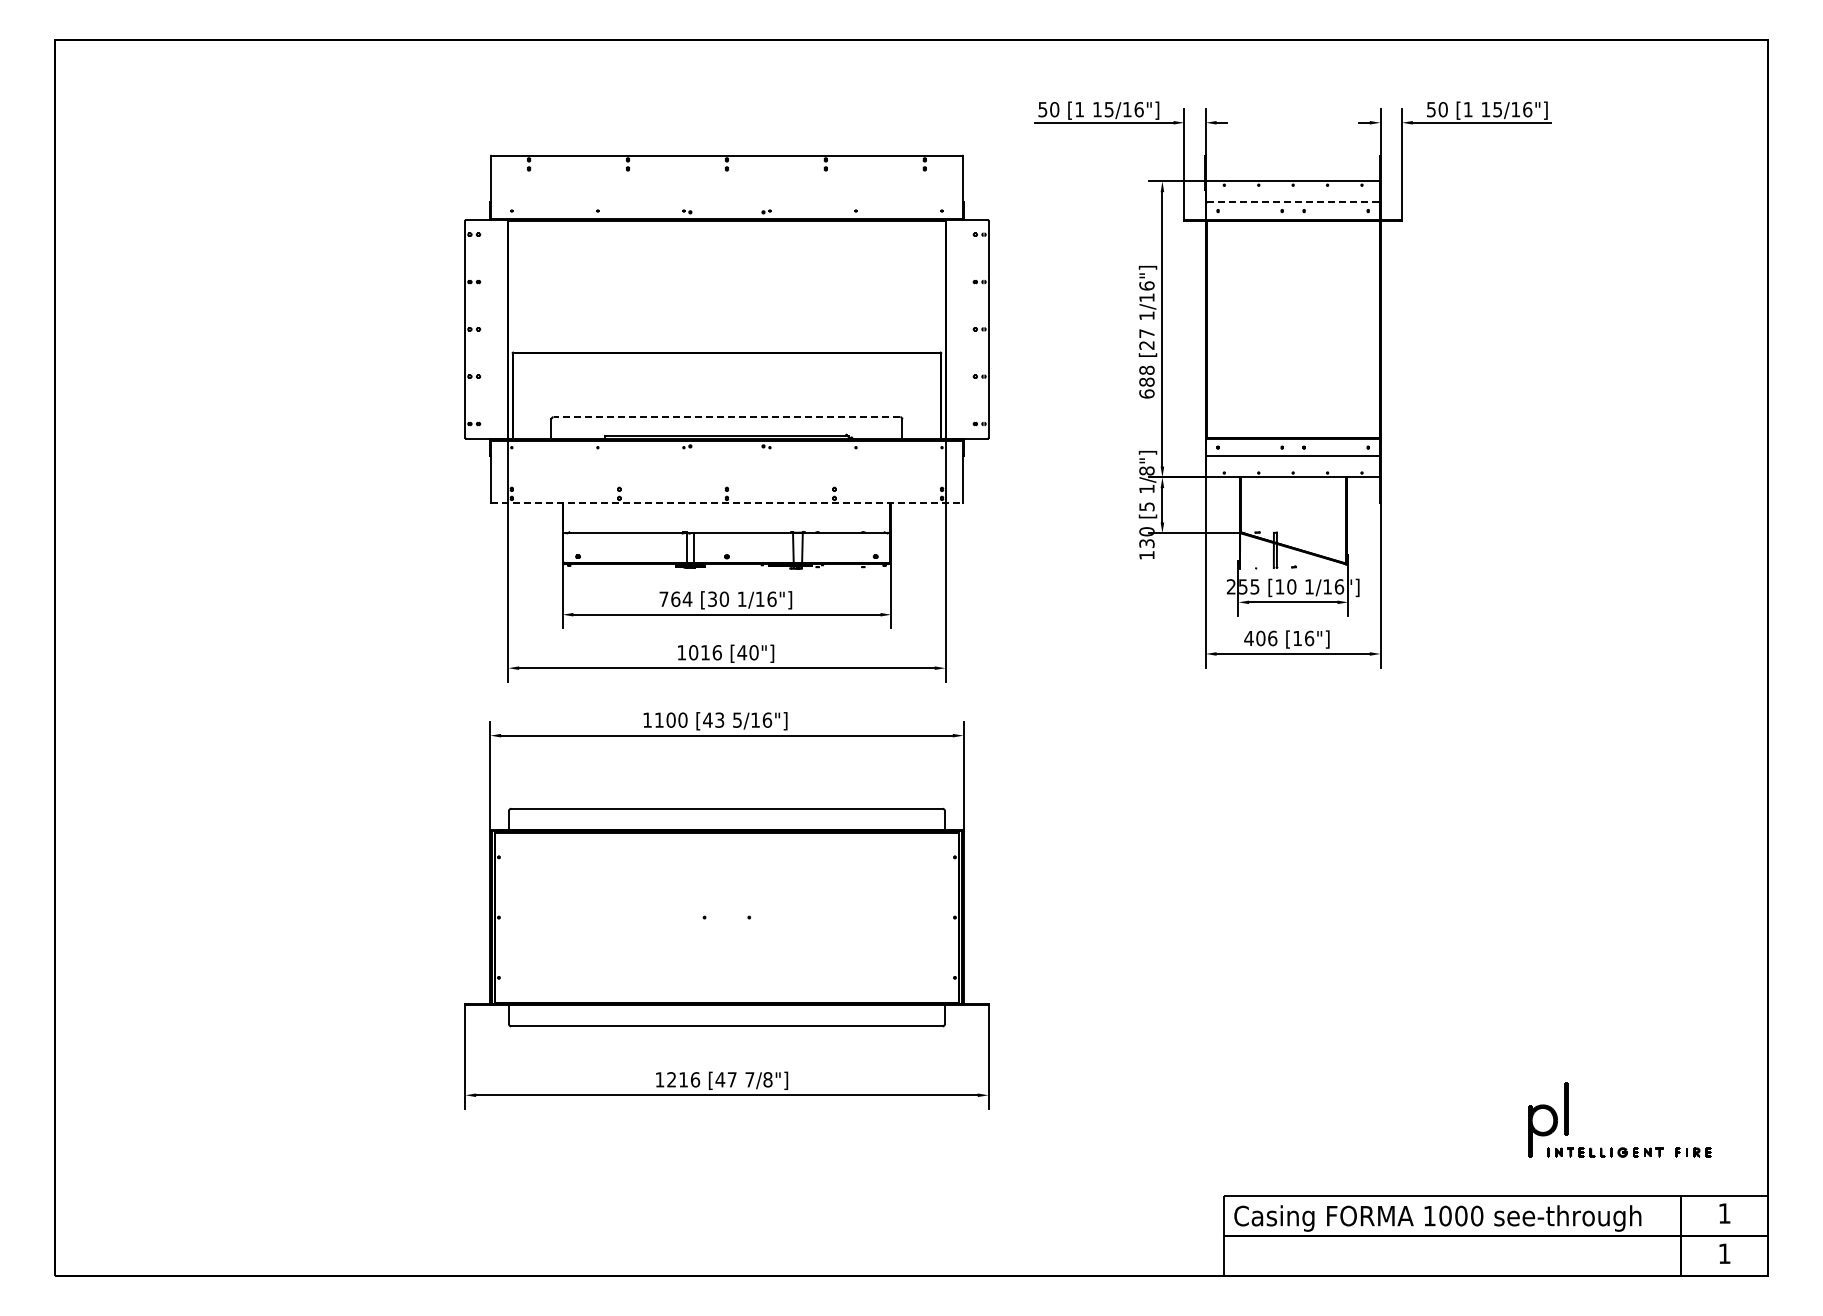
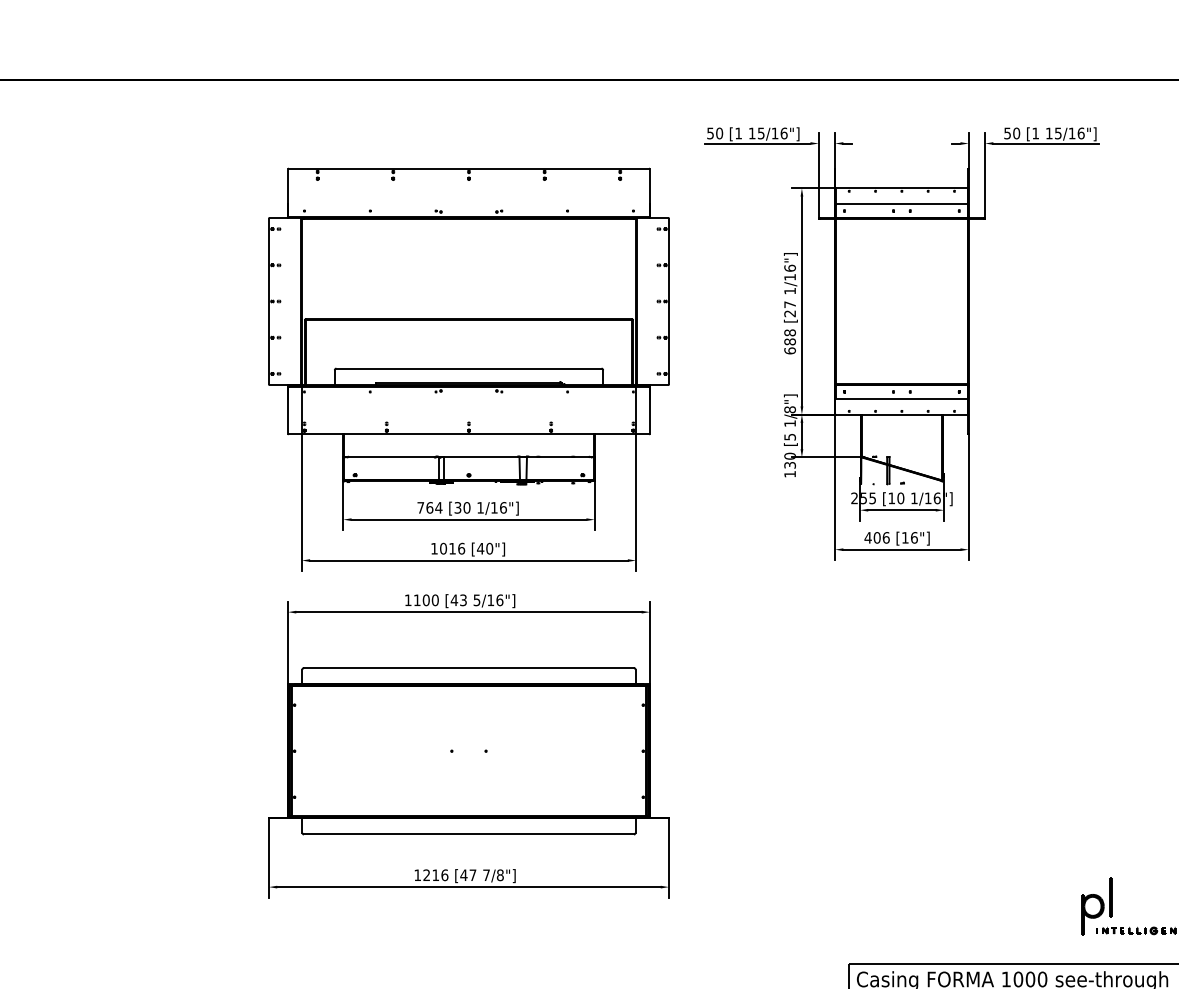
line: (1293, 202) -> (902, 204), dashed -> solid
line: (726, 417) -> (468, 368), dashed -> solid
line: (726, 503) -> (468, 434), dashed -> solid

